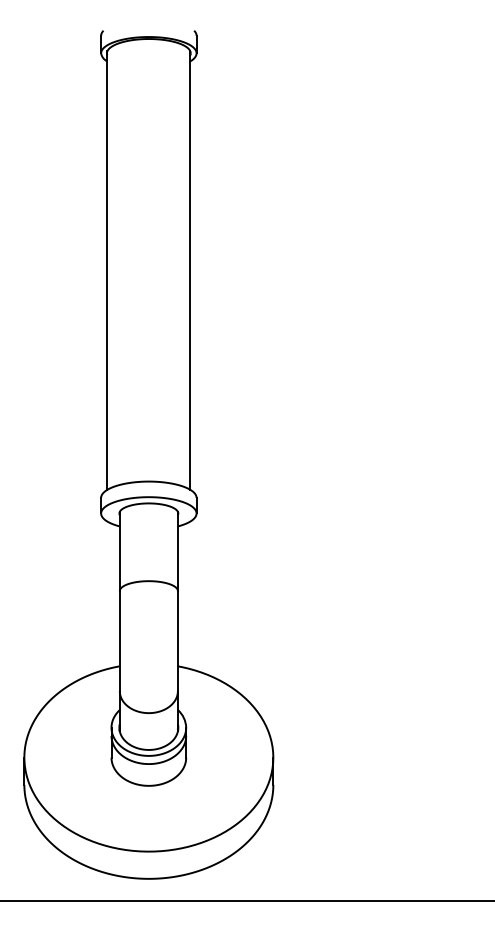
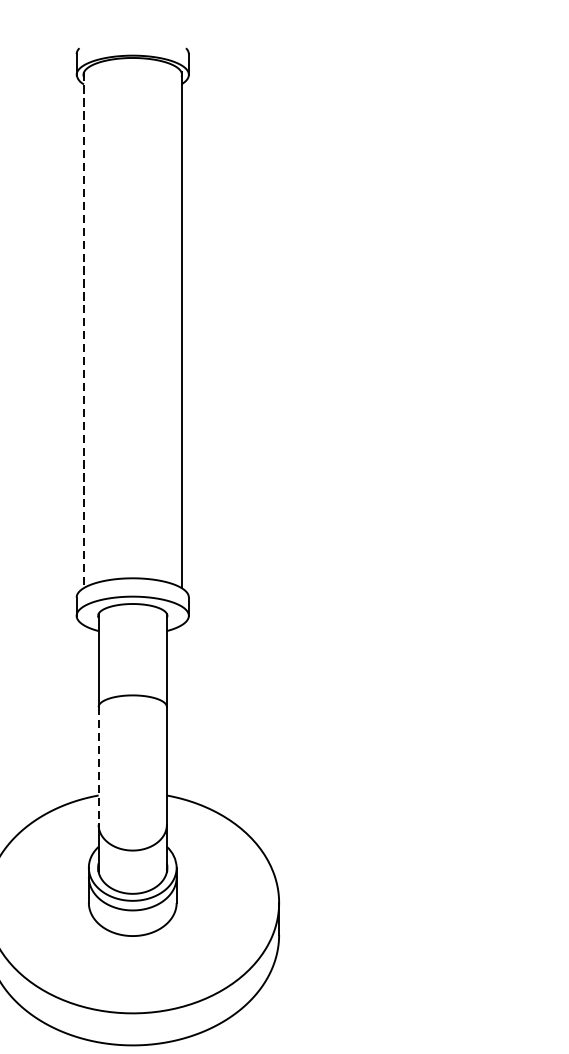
line: (107, 271) -> (84, 331), solid -> dashed
line: (119, 641) -> (98, 766), solid -> dashed

